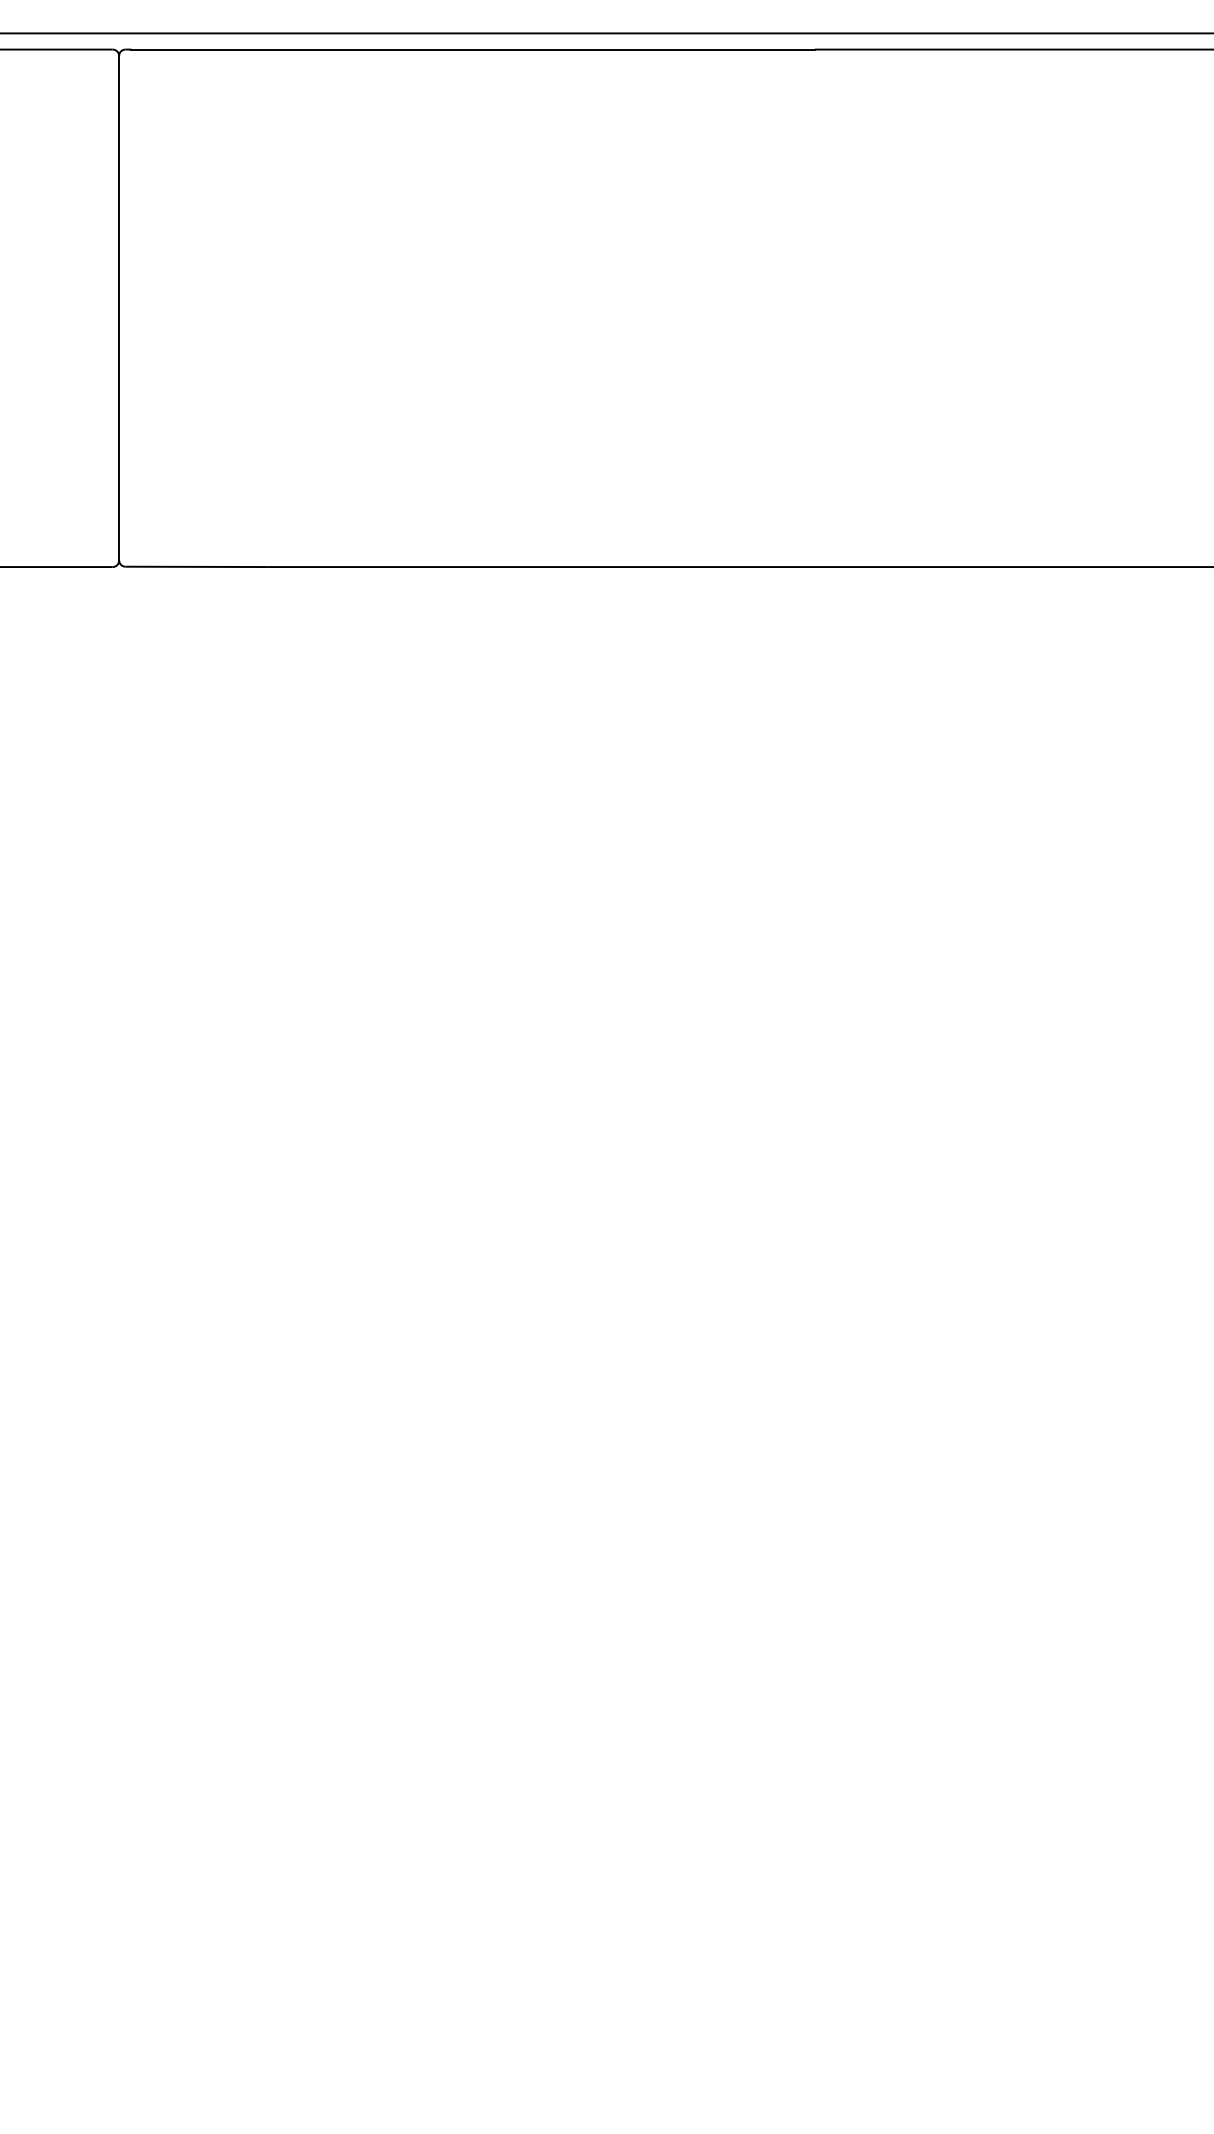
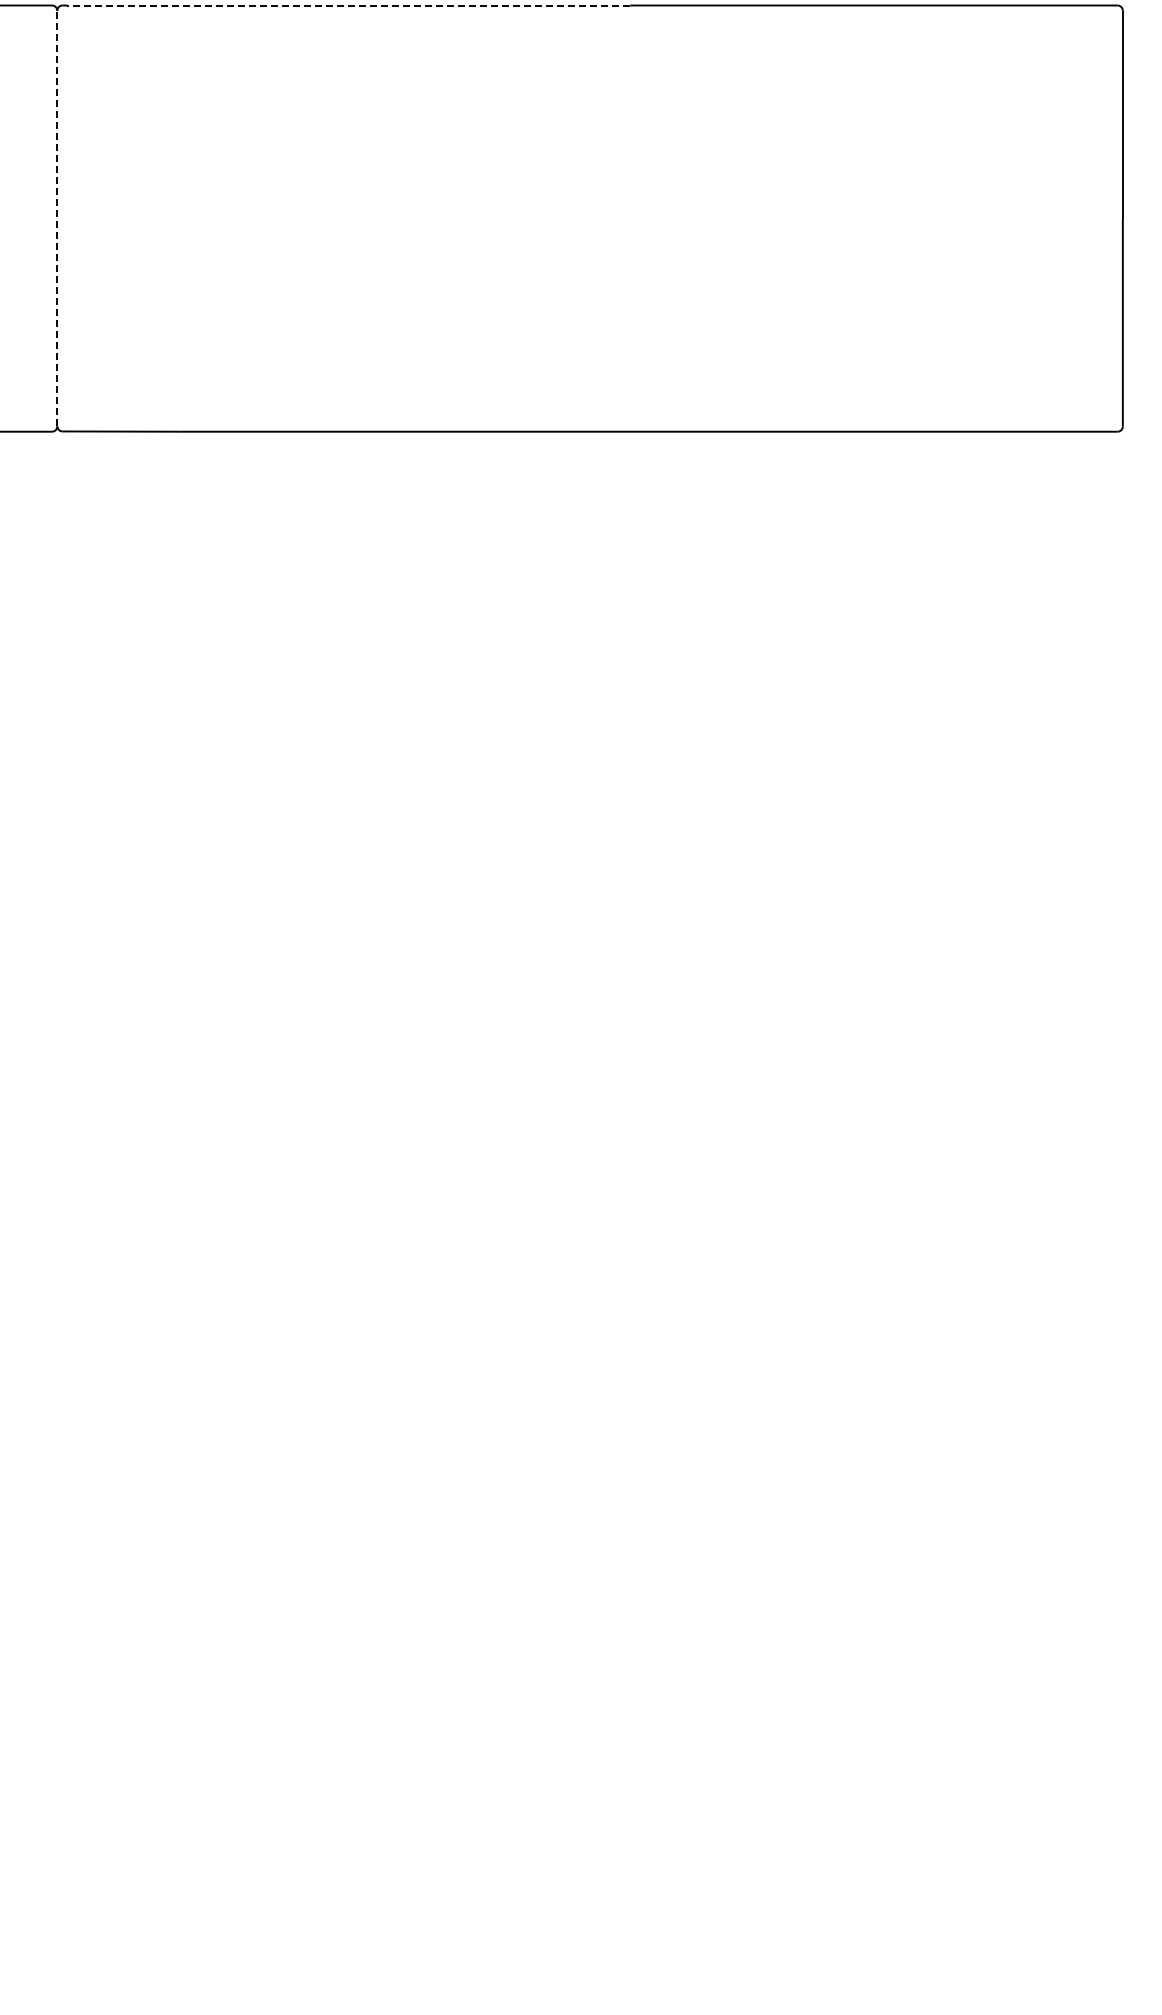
line: (472, 49) -> (348, 5), solid -> dashed
line: (119, 308) -> (57, 218), solid -> dashed

